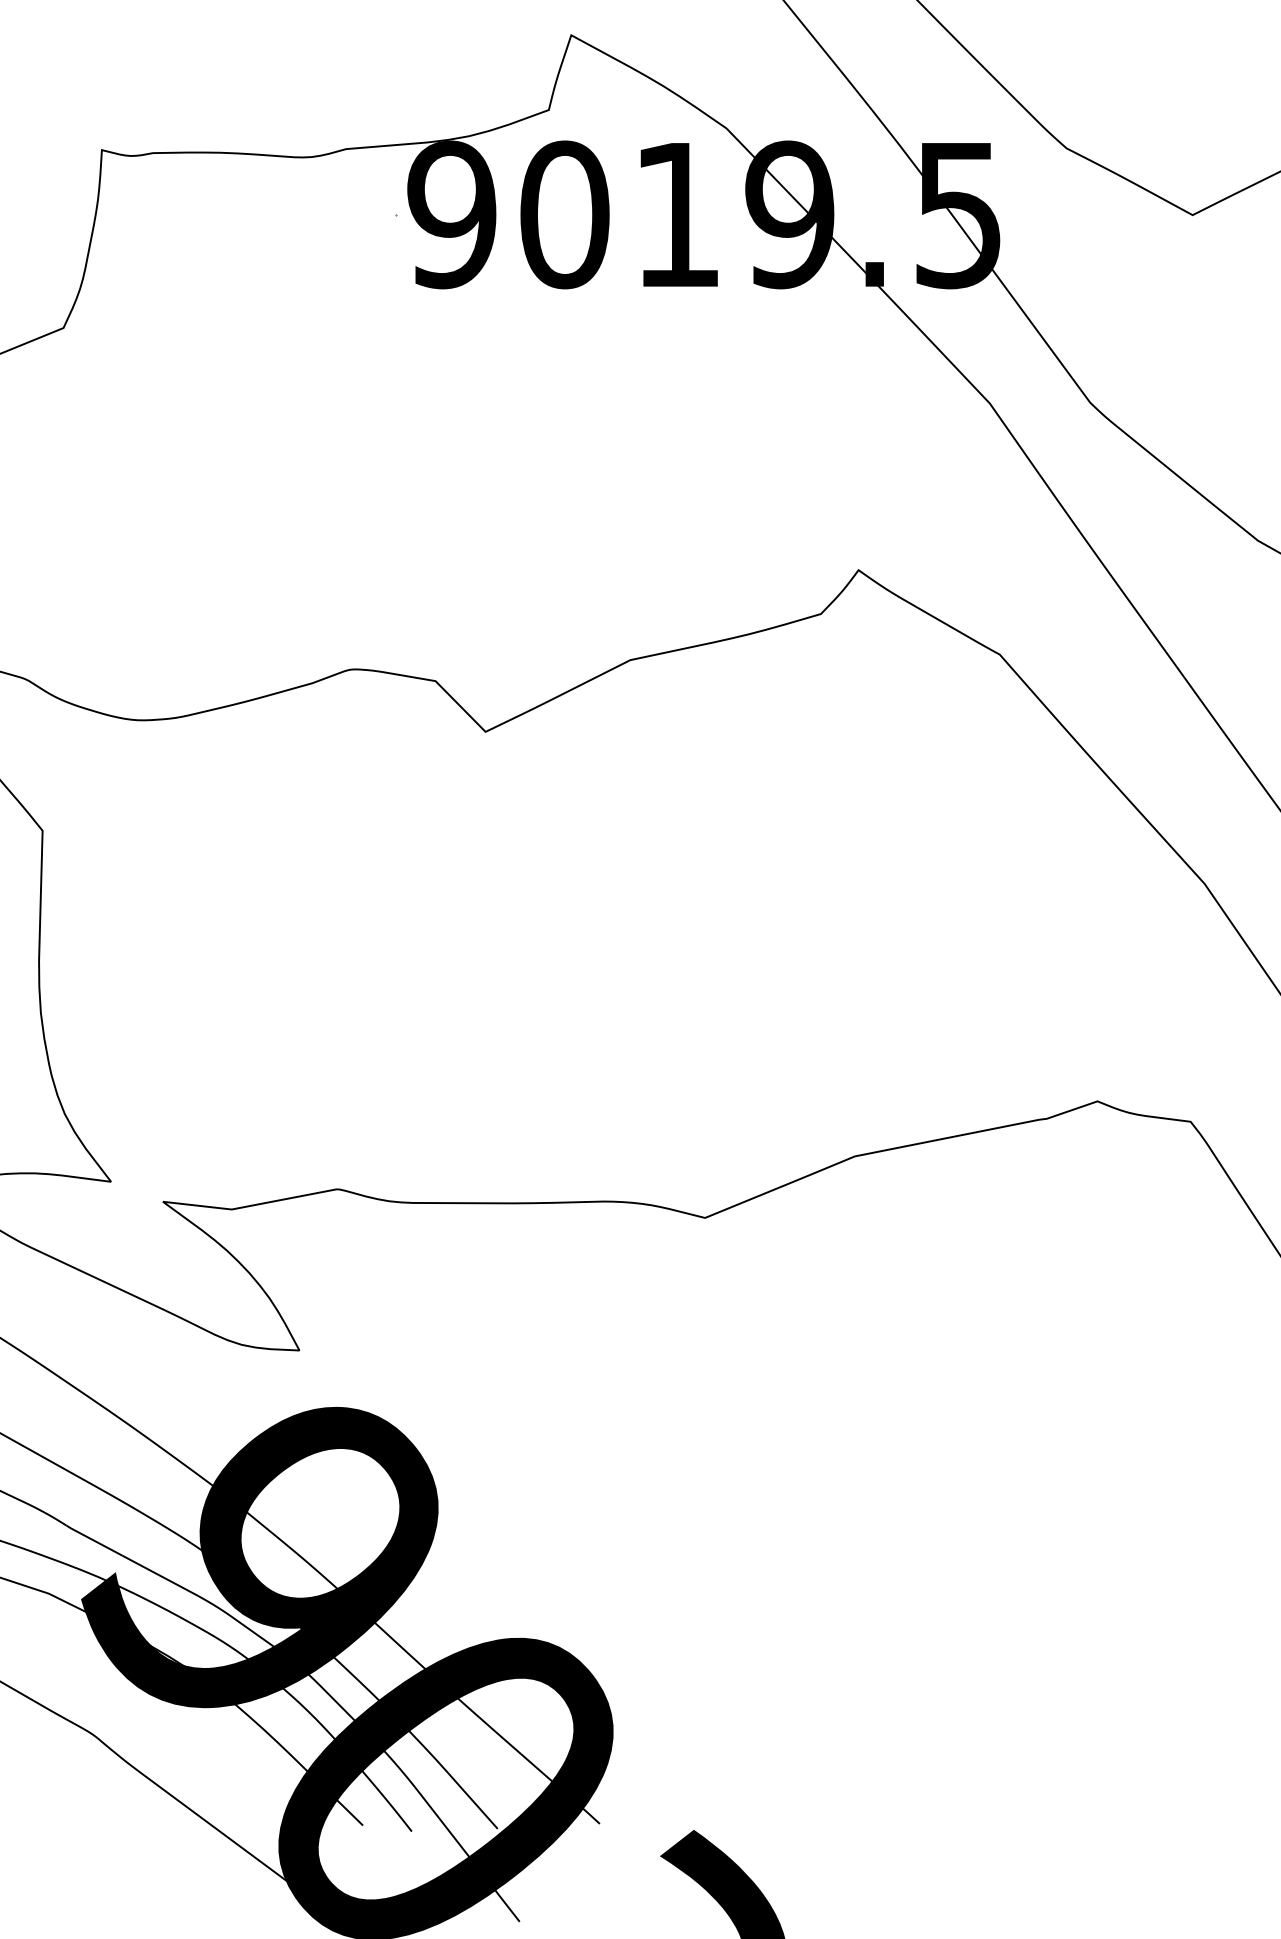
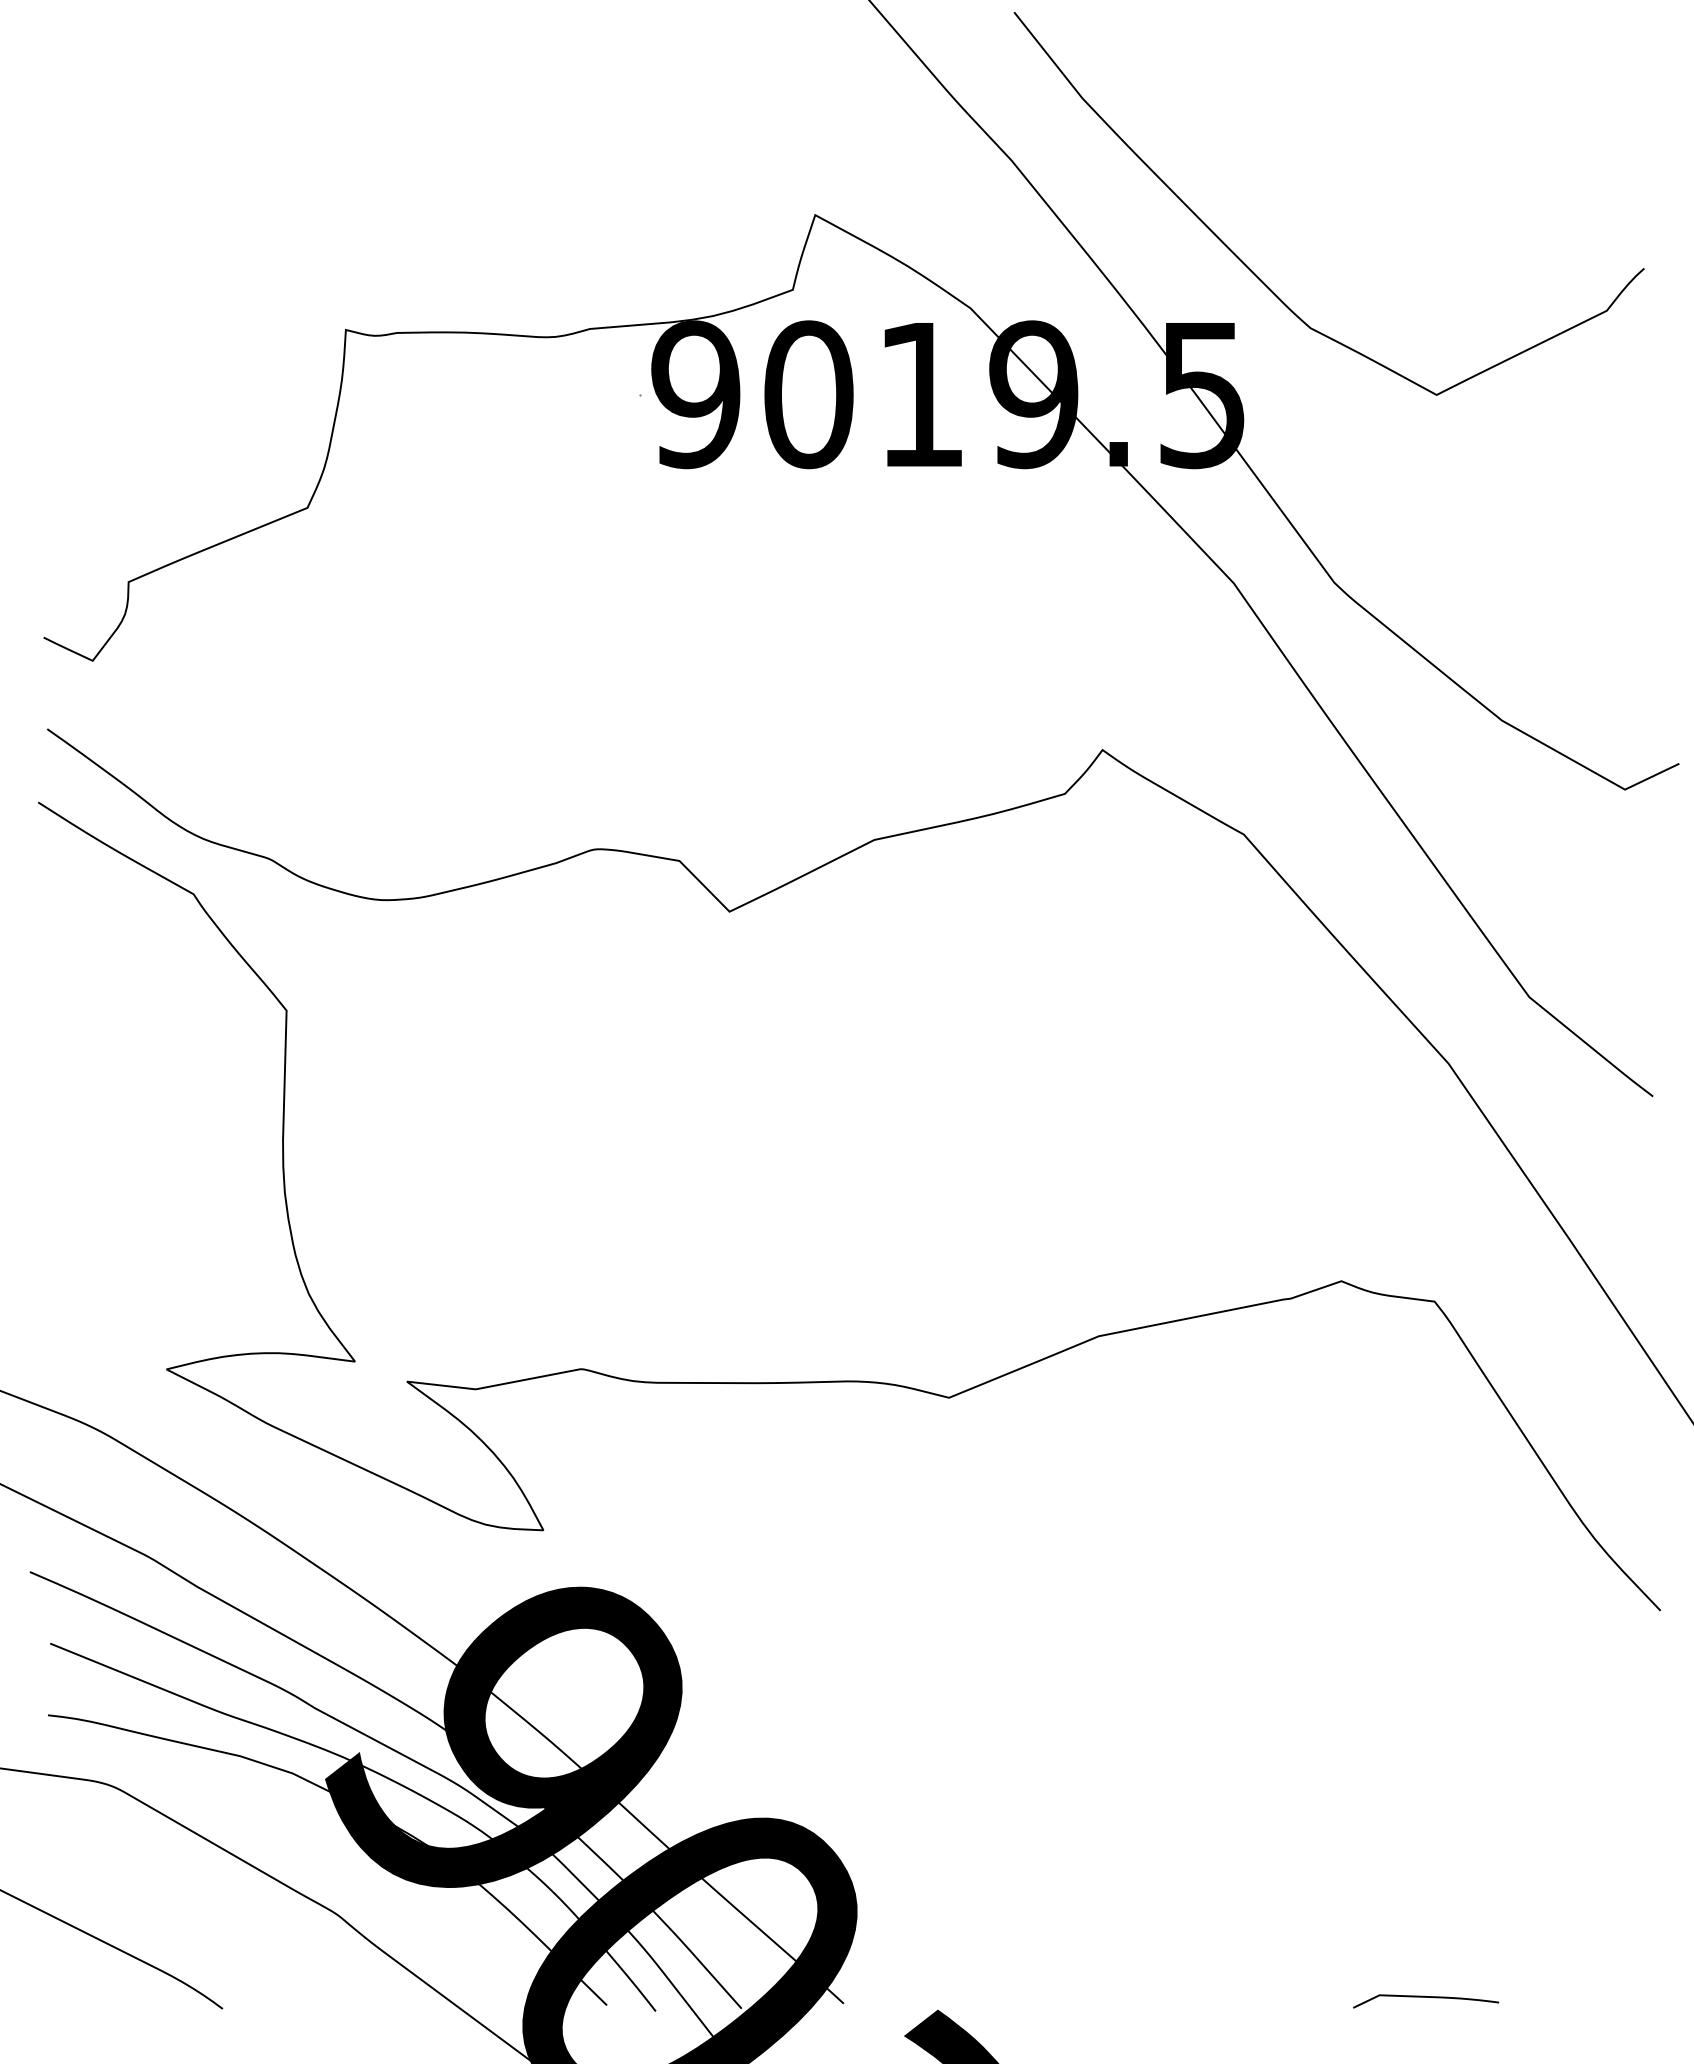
curve: (1182, 1817) -> (1426, 1997), added

